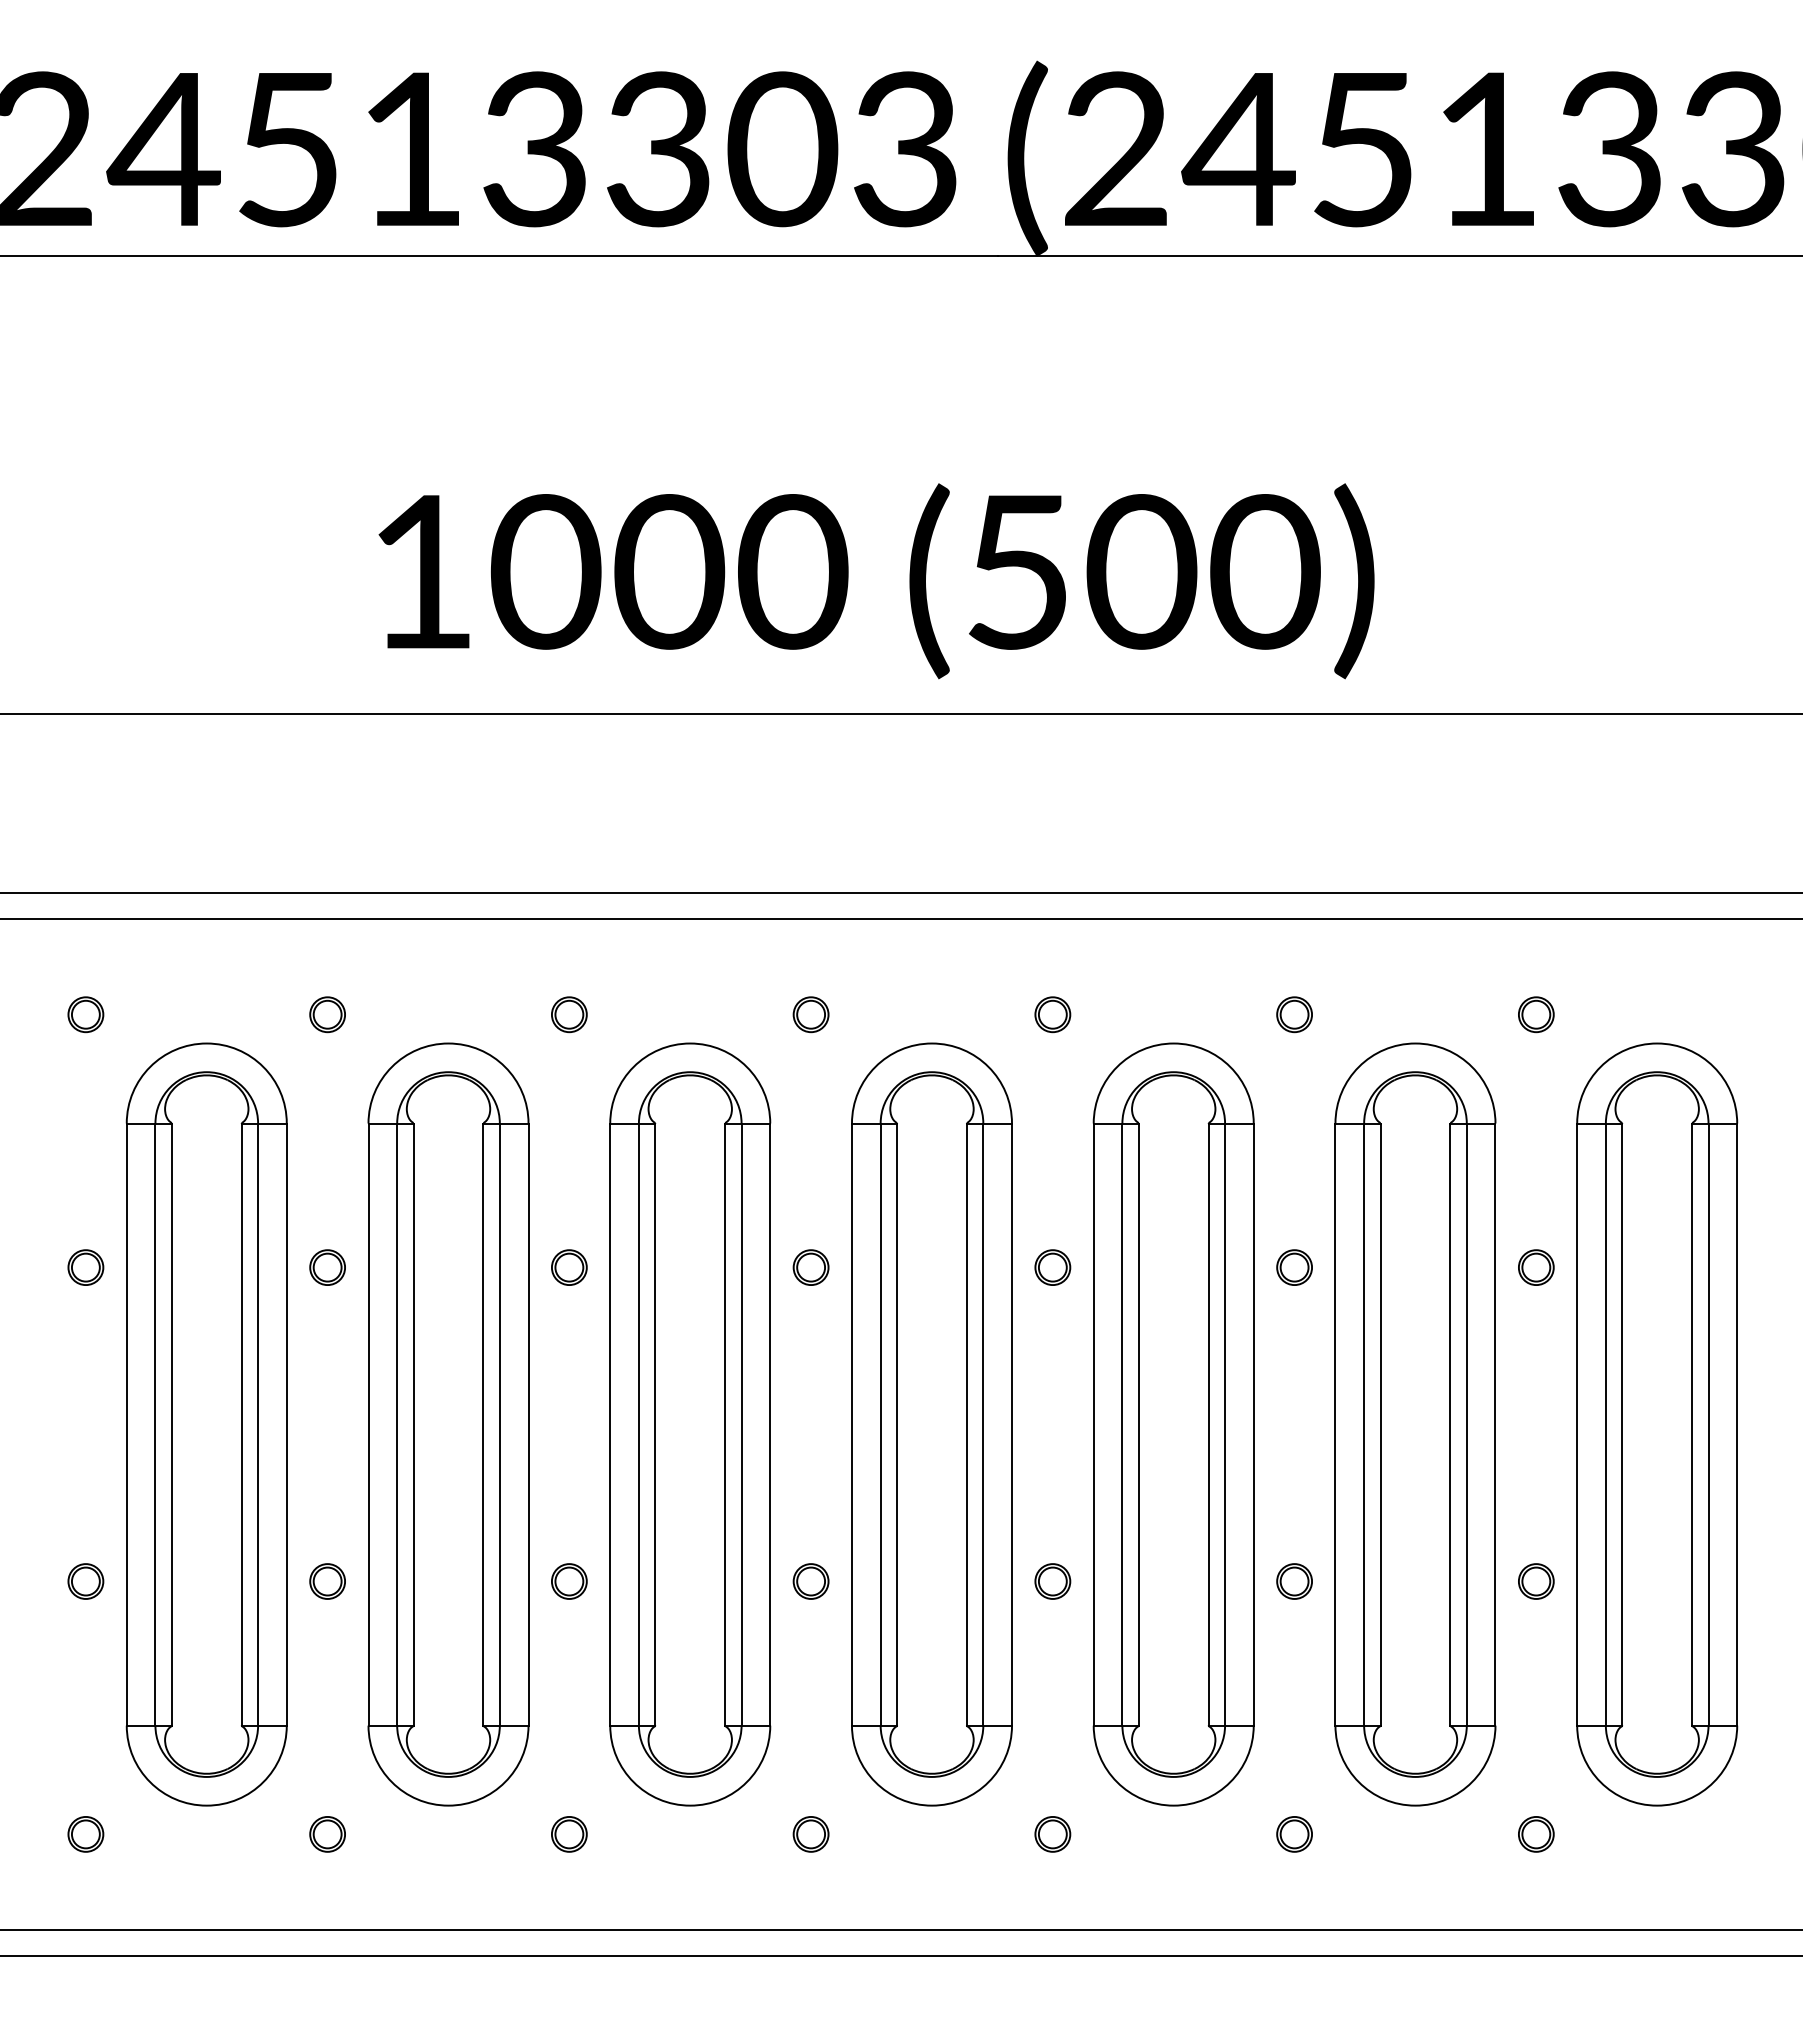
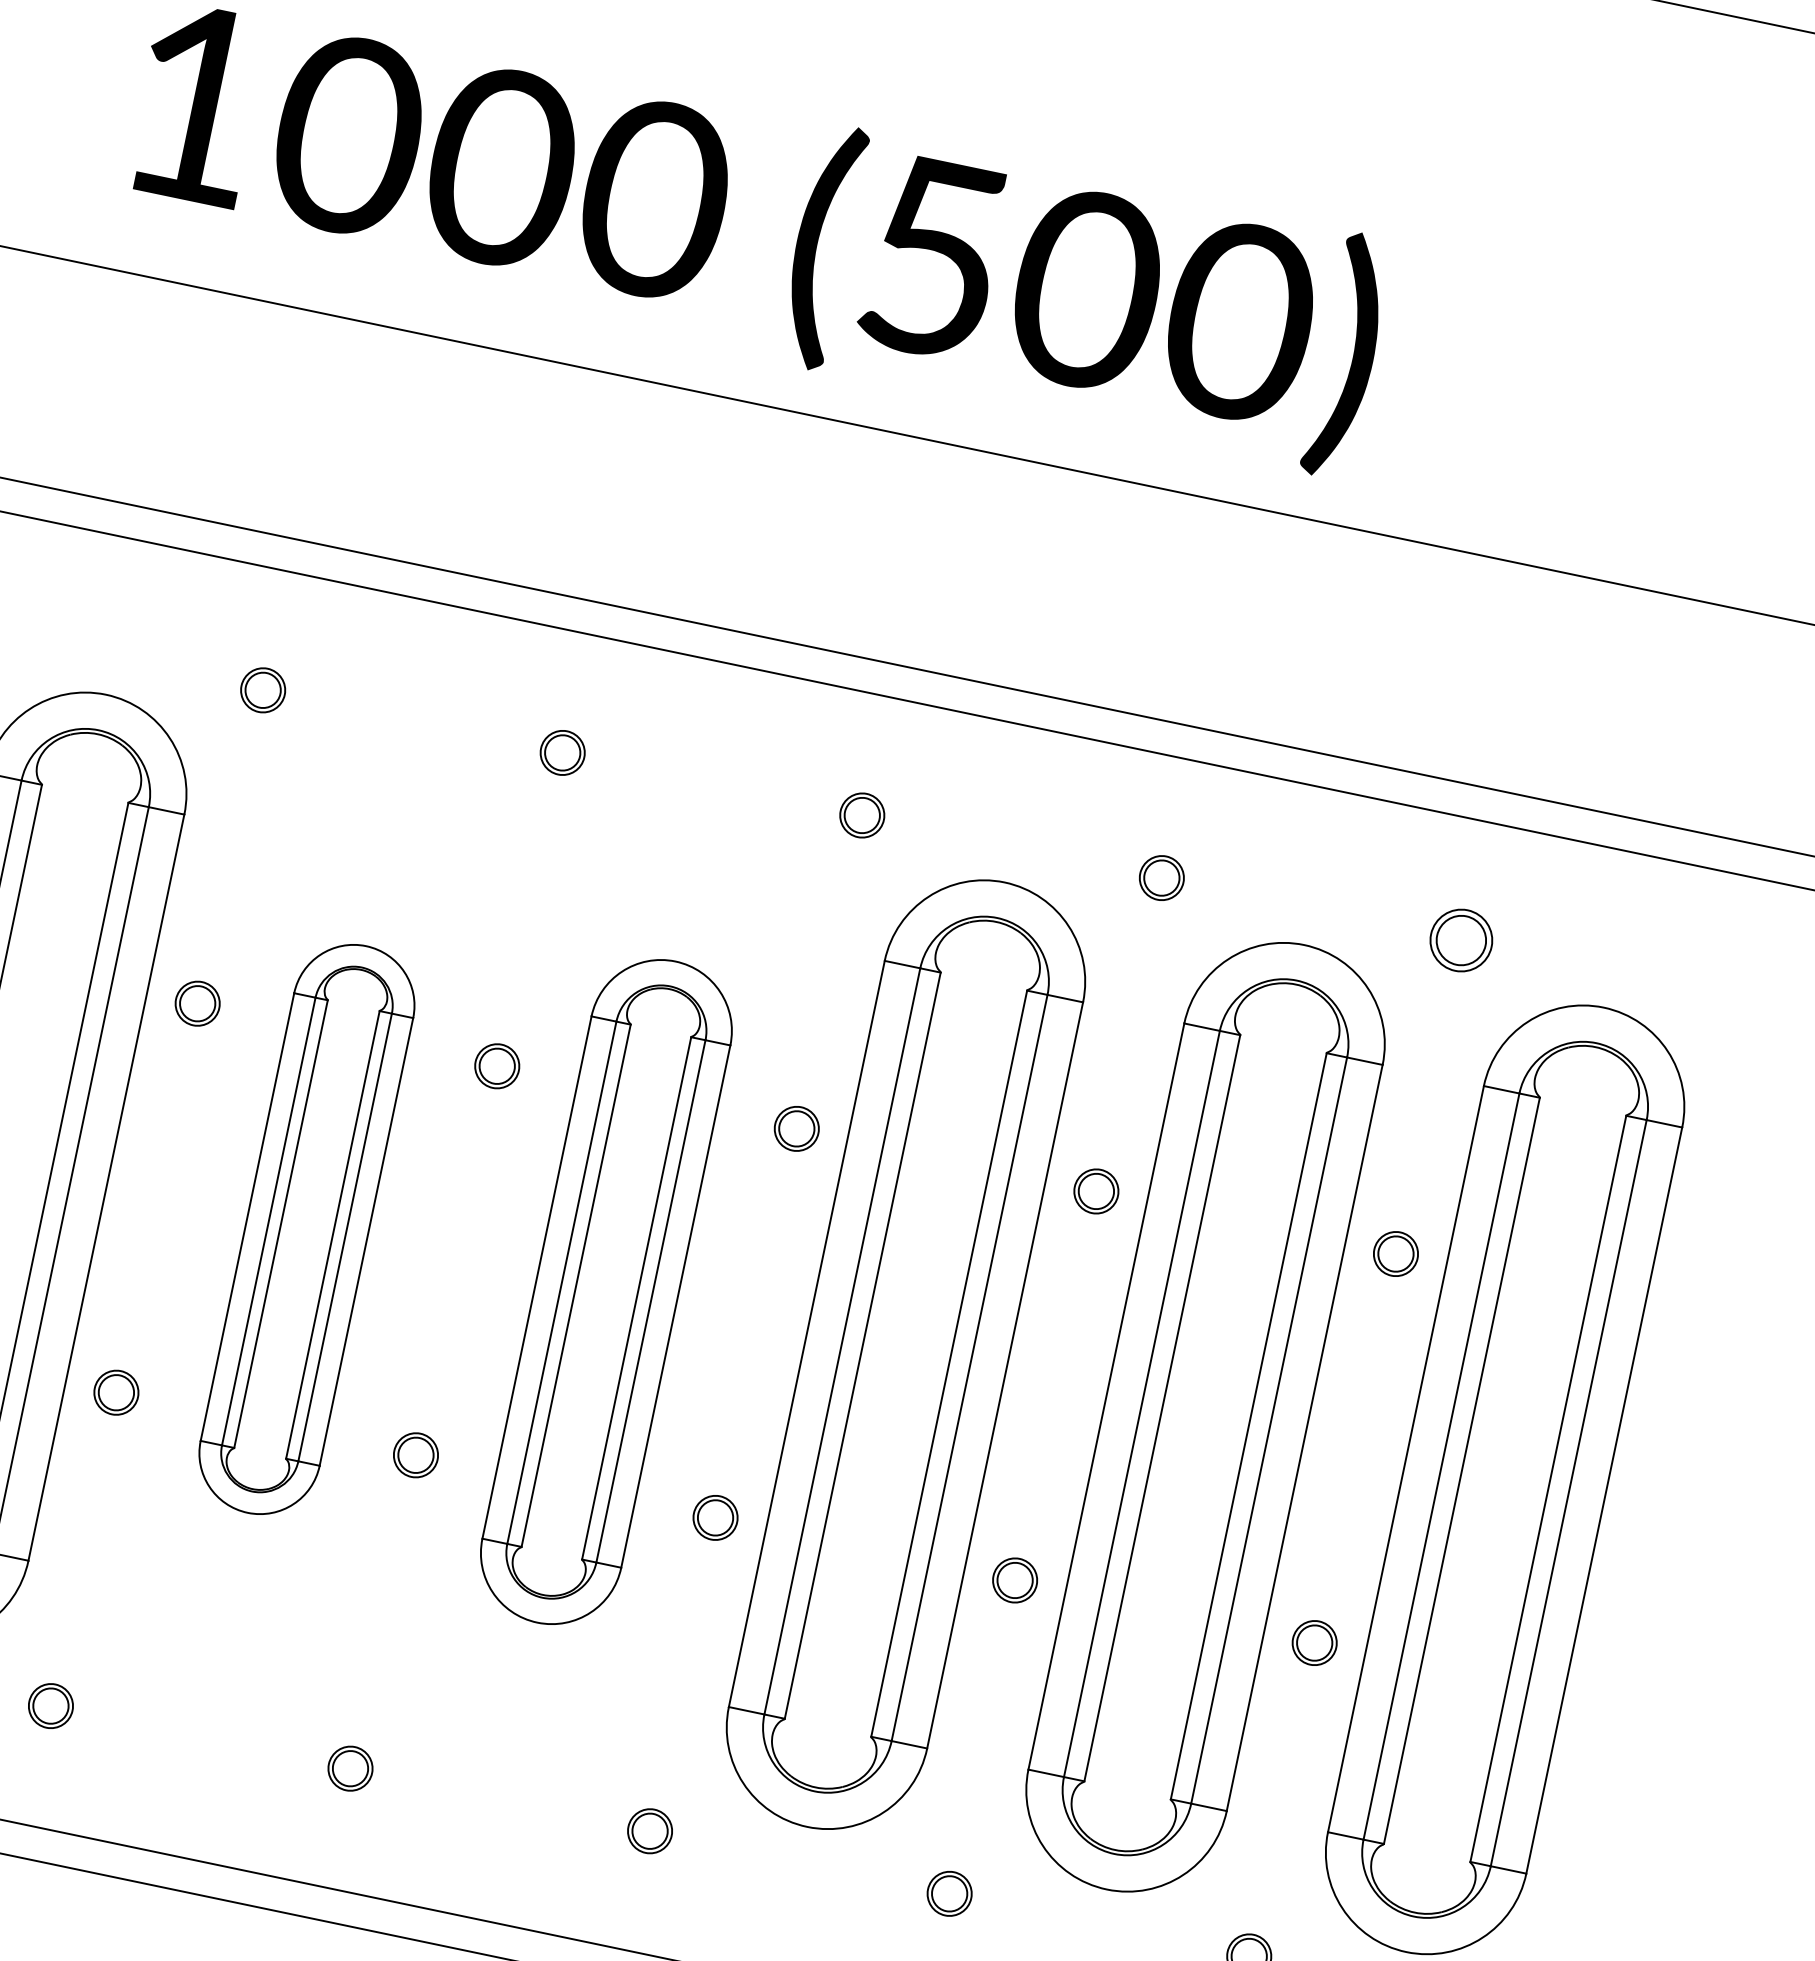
part: (1536, 1014) -> (1461, 940), size x1.4
part: (690, 1424) -> (307, 1229), size x0.6
part: (931, 1424) -> (605, 1291), size x0.7

